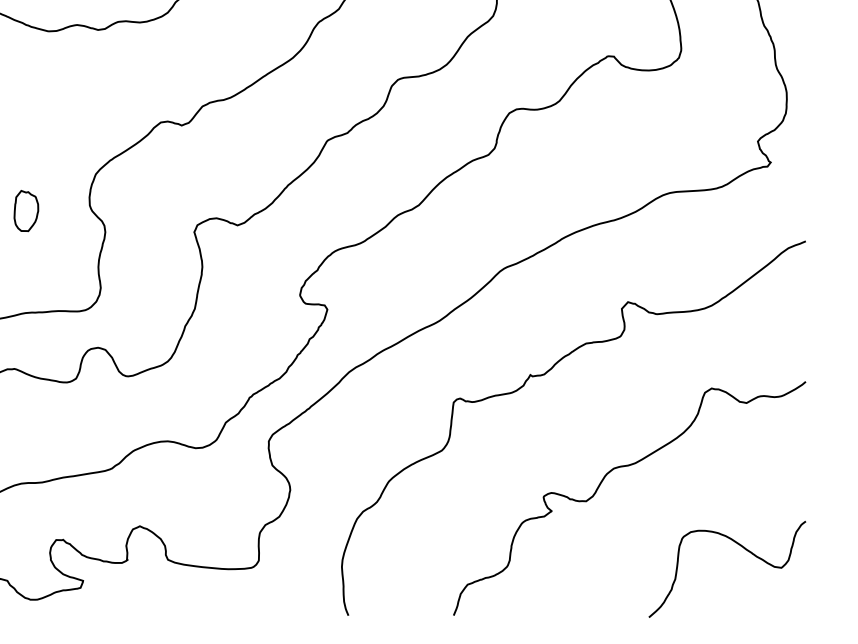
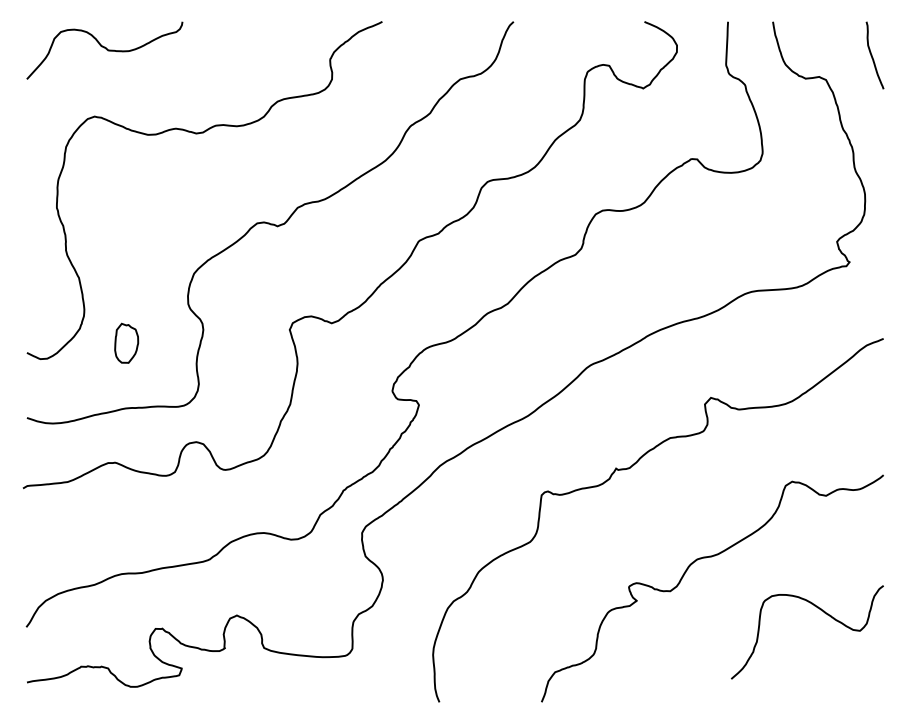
part: (26, 210) -> (126, 342), moved
curve: (744, 549) -> (824, 613), moved

